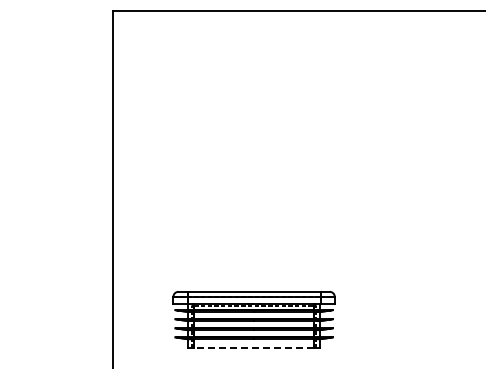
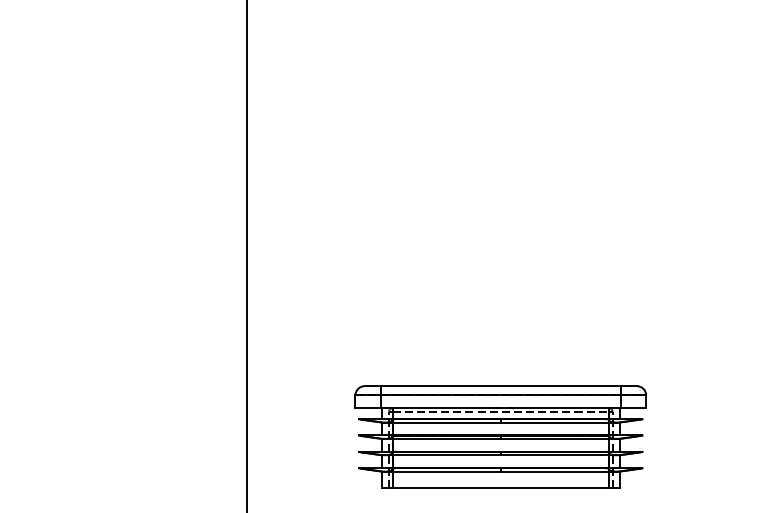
line: (253, 348) -> (499, 488), dashed -> solid

